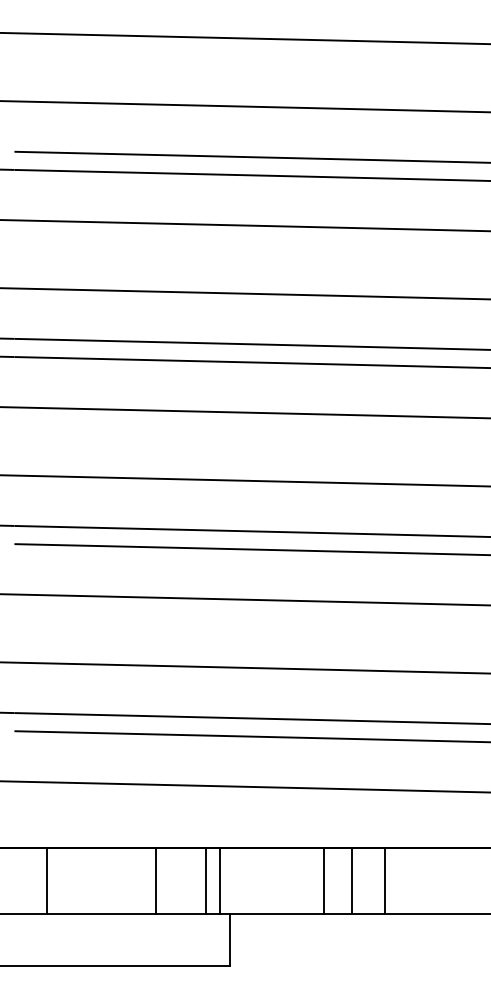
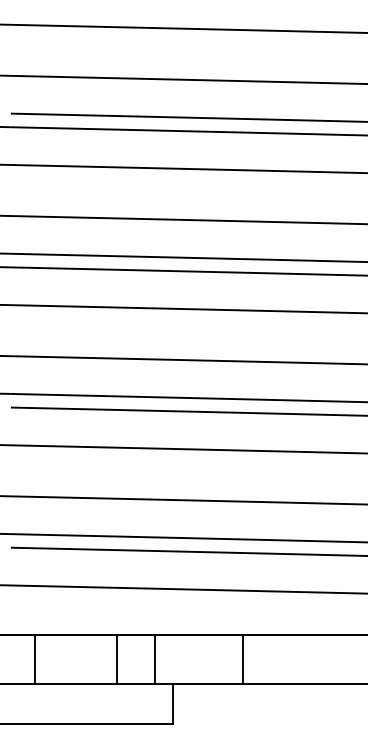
line: (219, 880) -> (164, 659), removed
line: (351, 880) -> (263, 659), removed
line: (384, 880) -> (288, 659), removed

